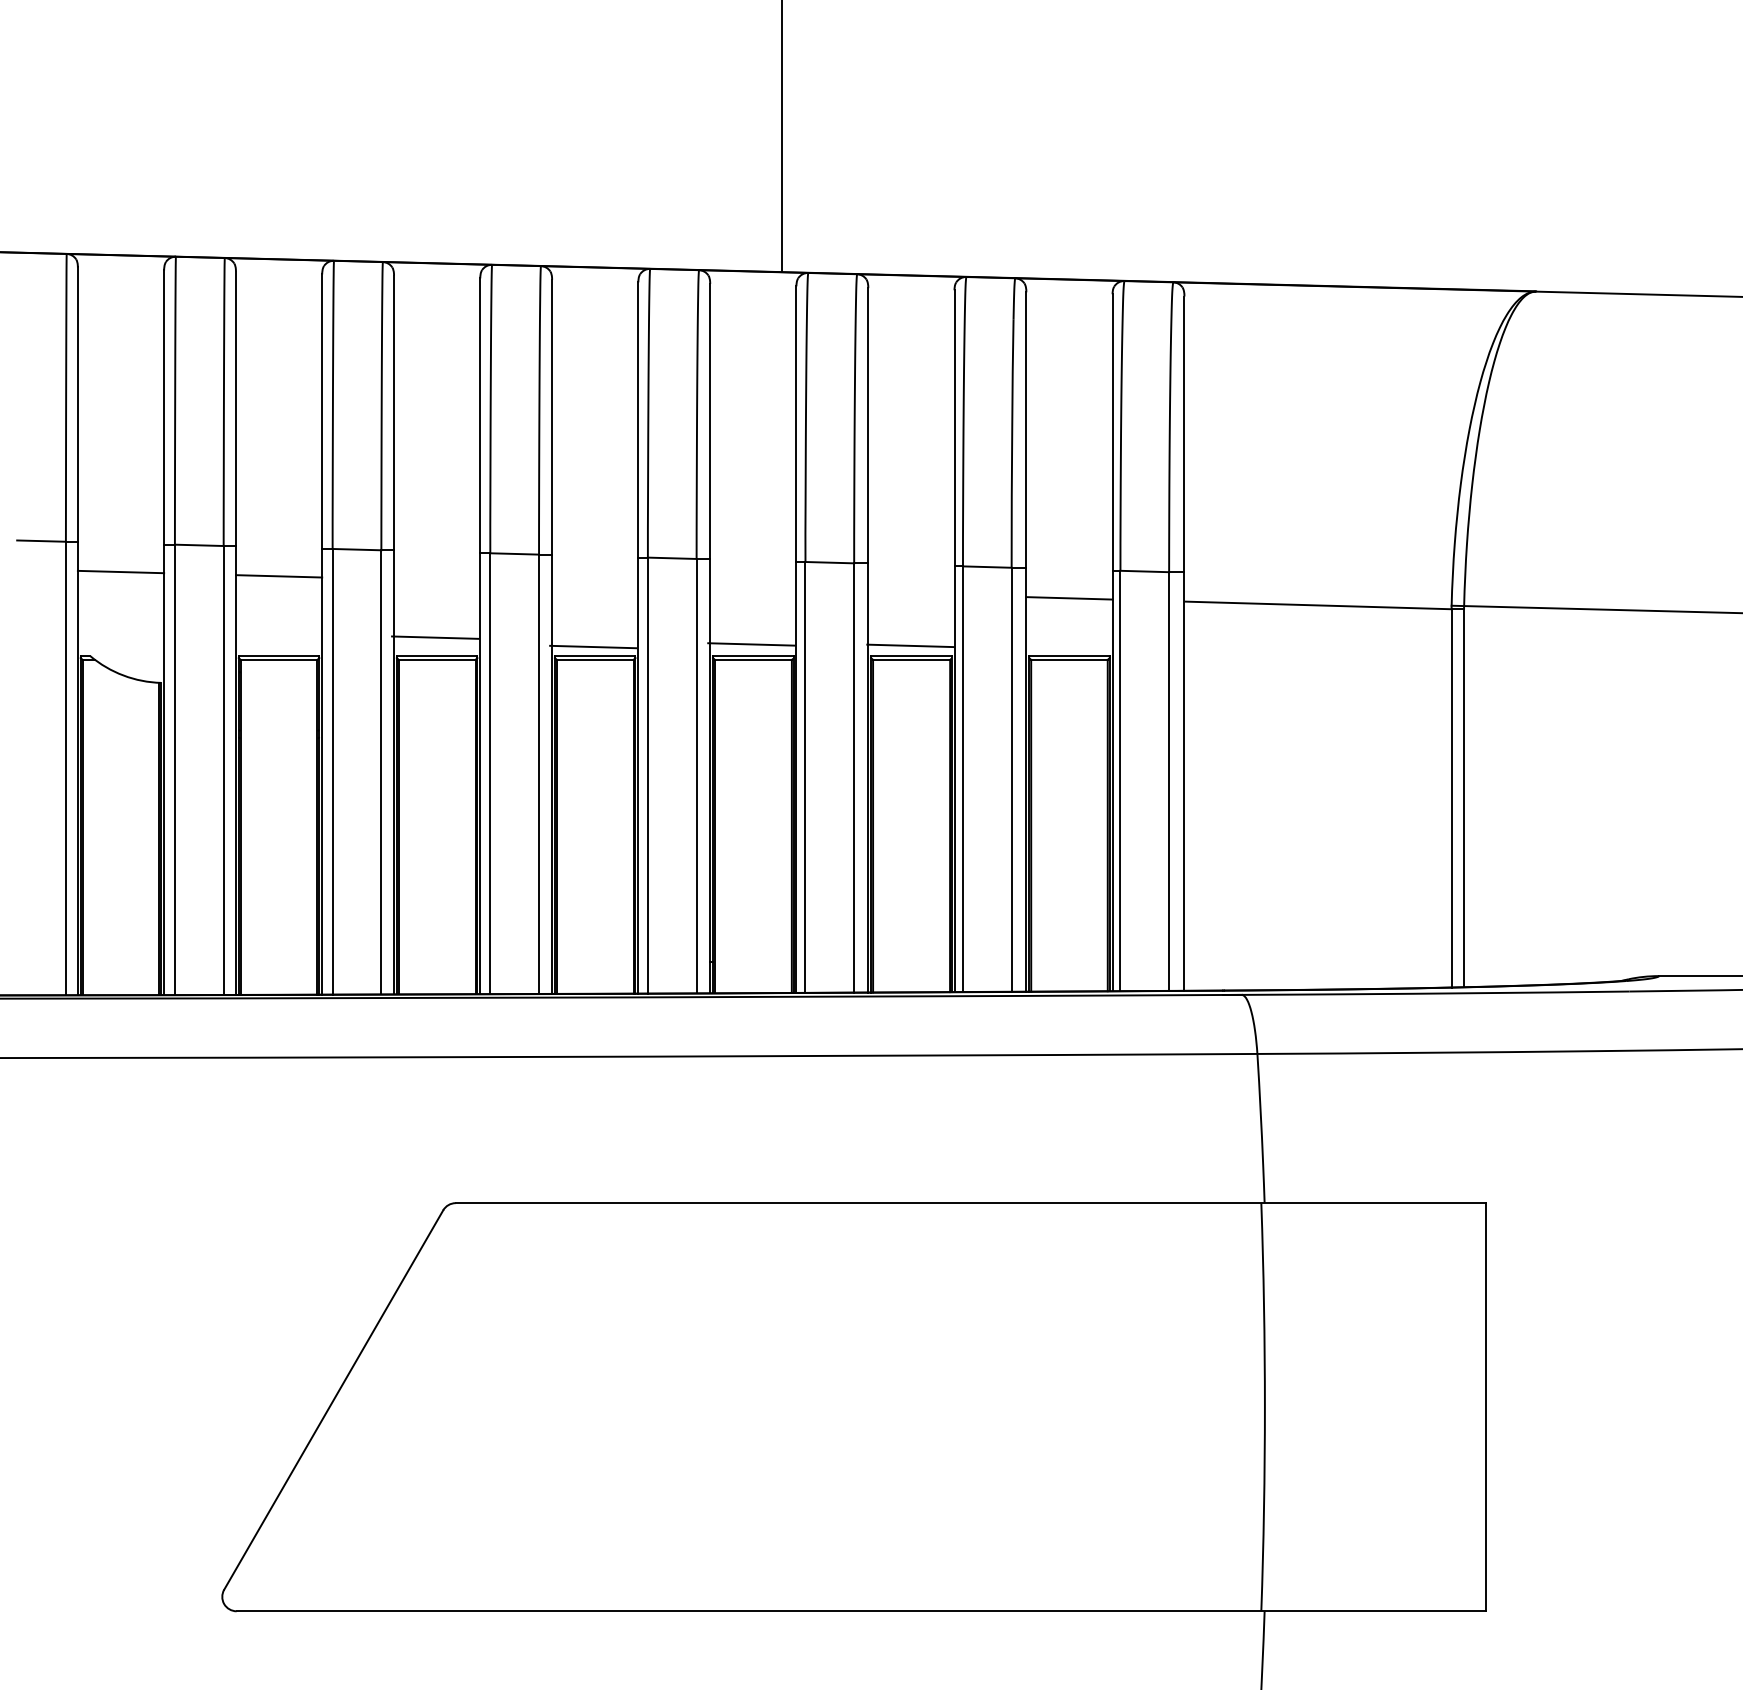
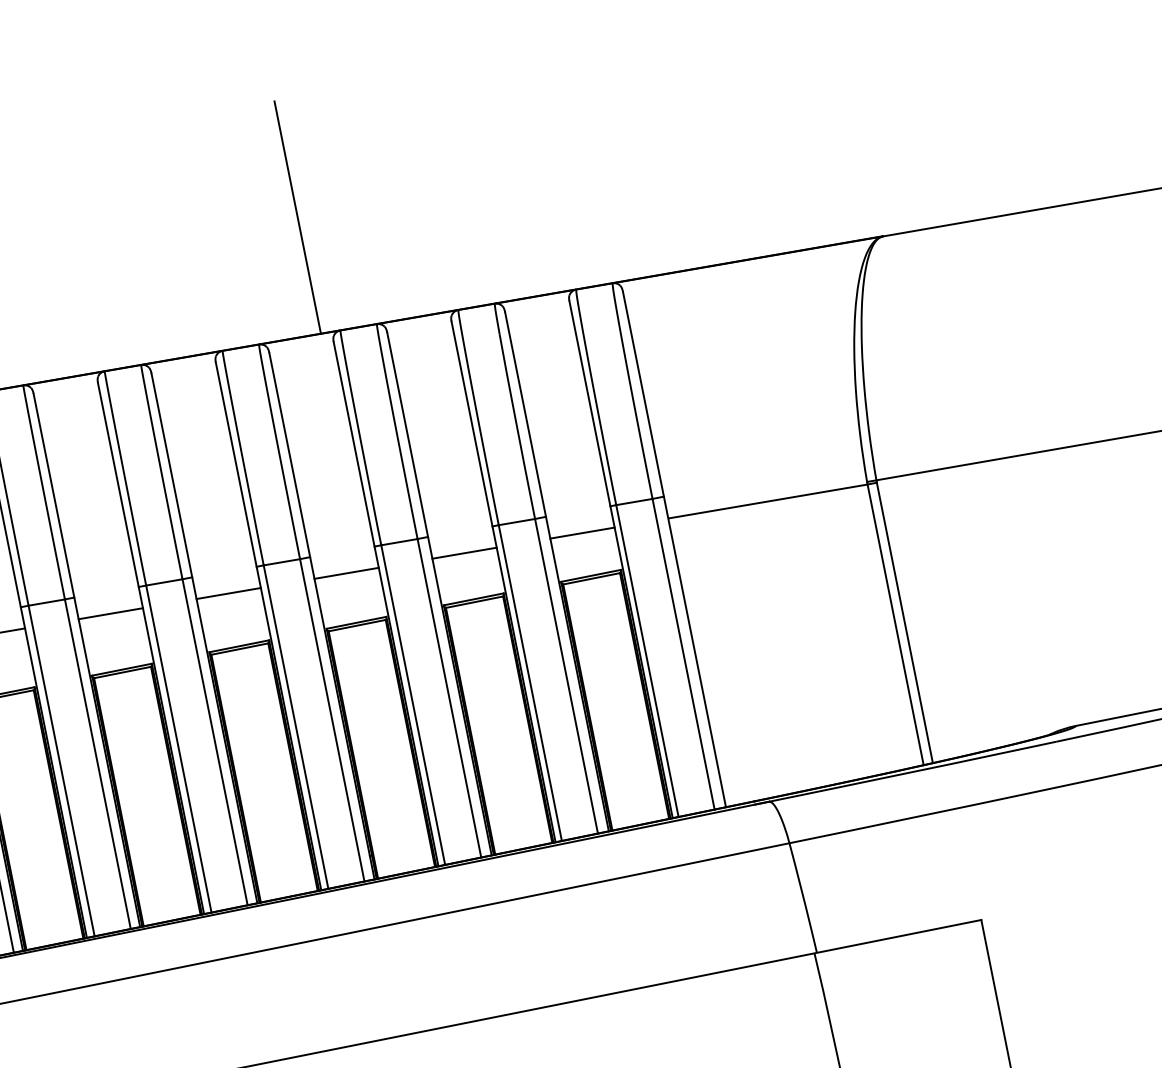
line: (435, 637) -> (111, 613), moved
line: (751, 644) -> (346, 573), moved
line: (910, 645) -> (464, 552), moved
line: (593, 646) -> (228, 593), moved

